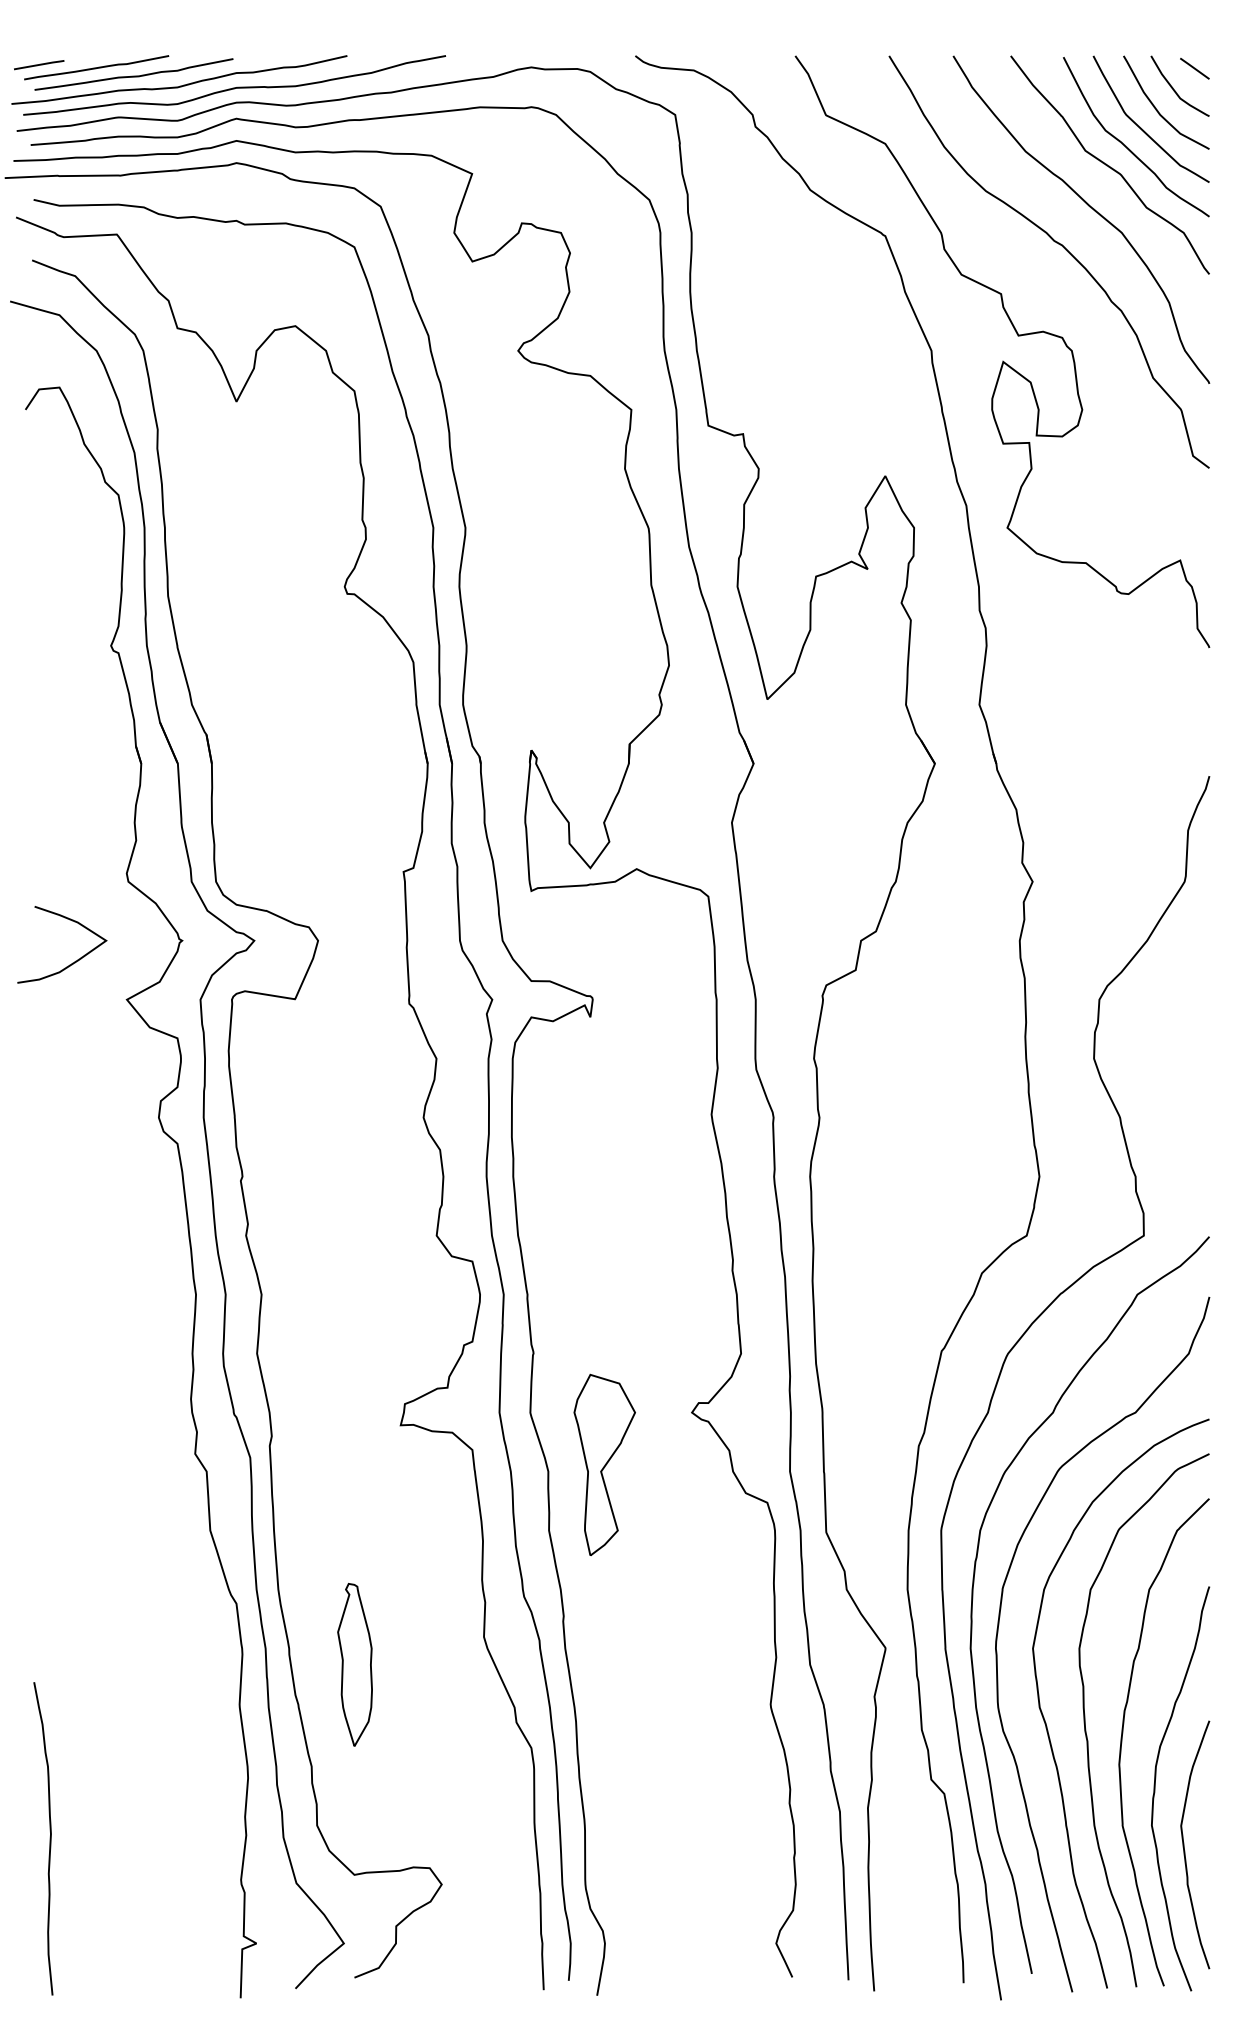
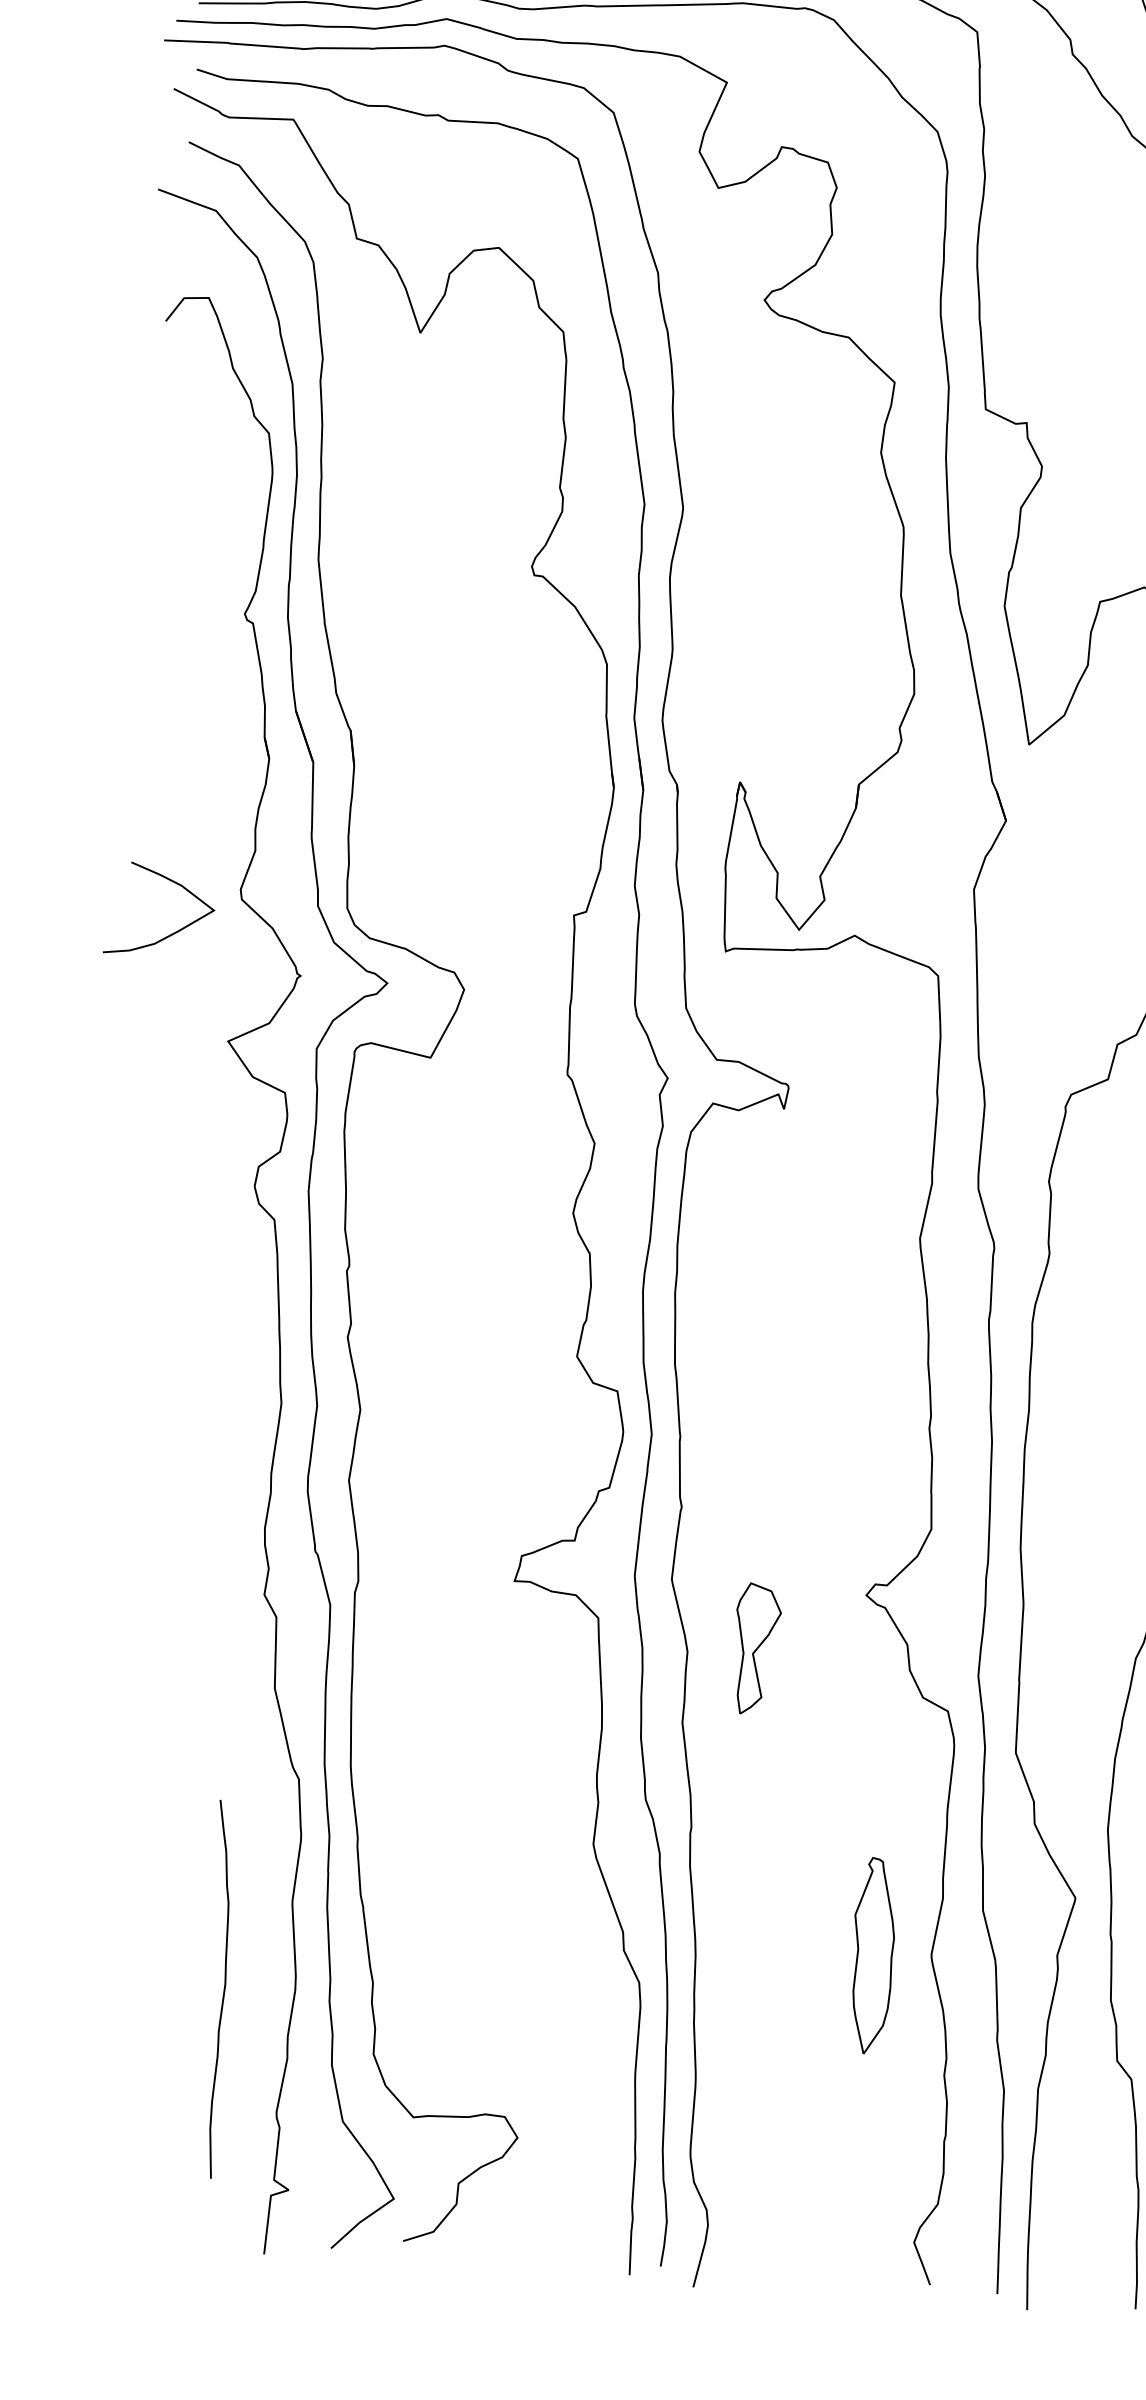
curve: (72, 962) -> (171, 933), moved
part: (604, 1464) -> (755, 1648), size x0.6
part: (354, 1664) -> (871, 1955), moved
curve: (49, 1838) -> (223, 1989), moved

